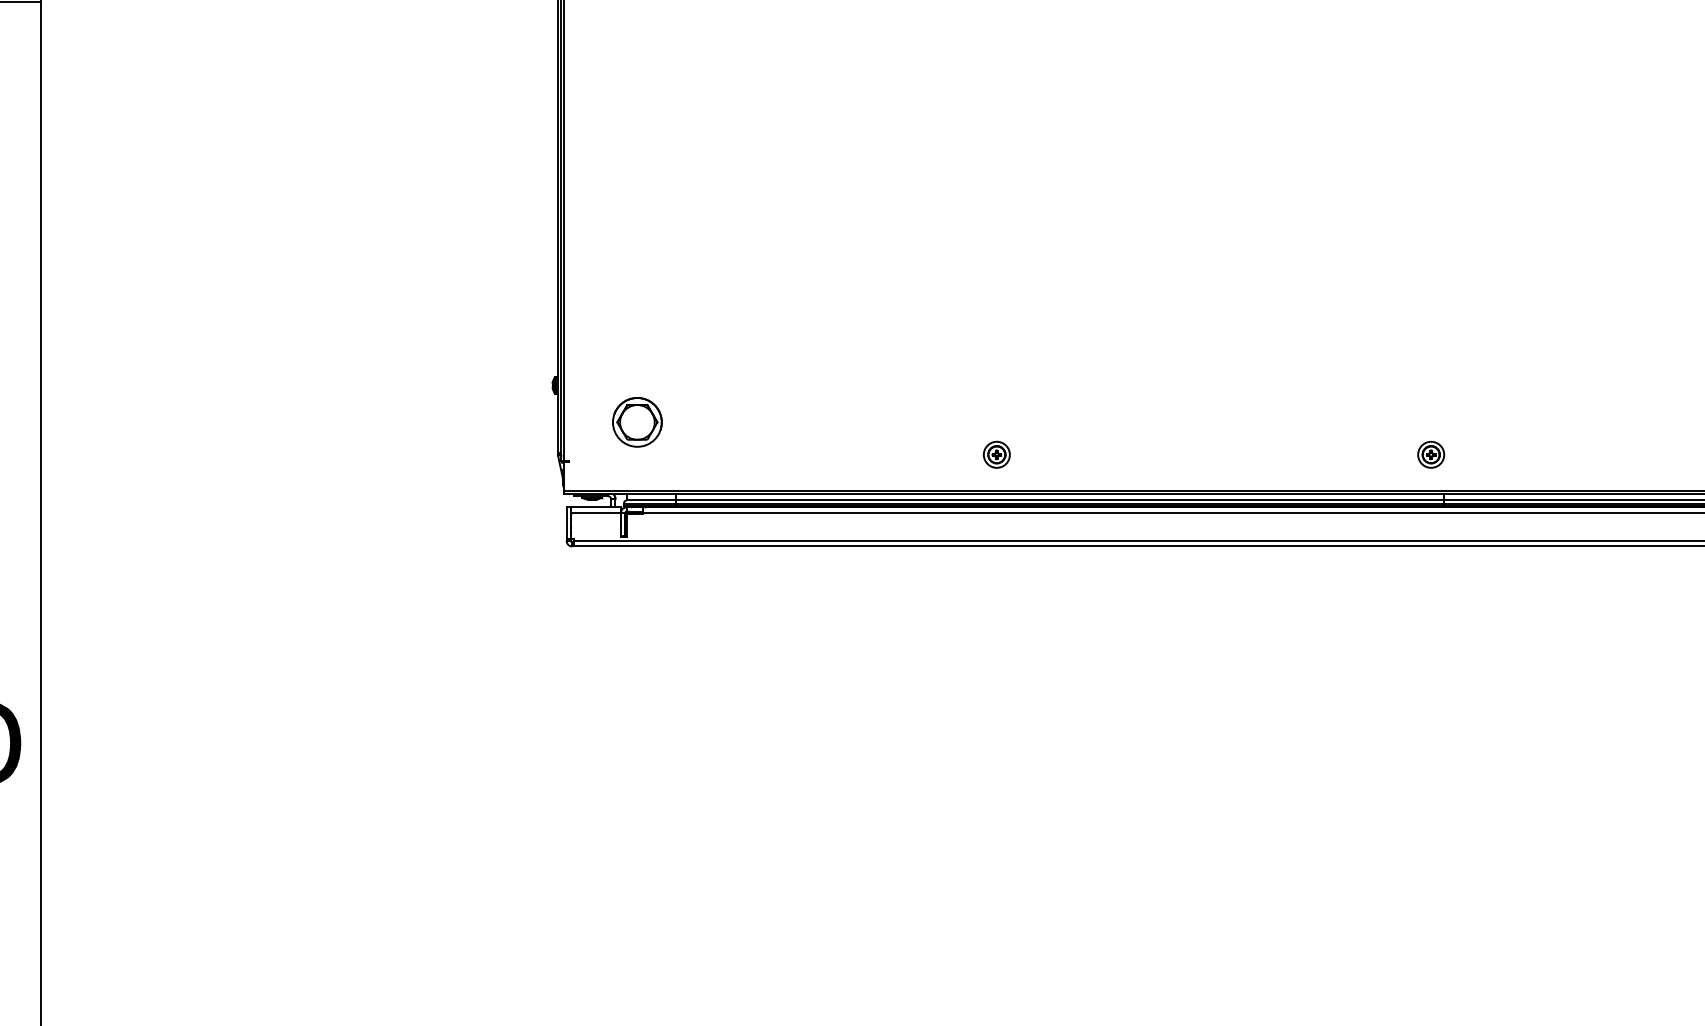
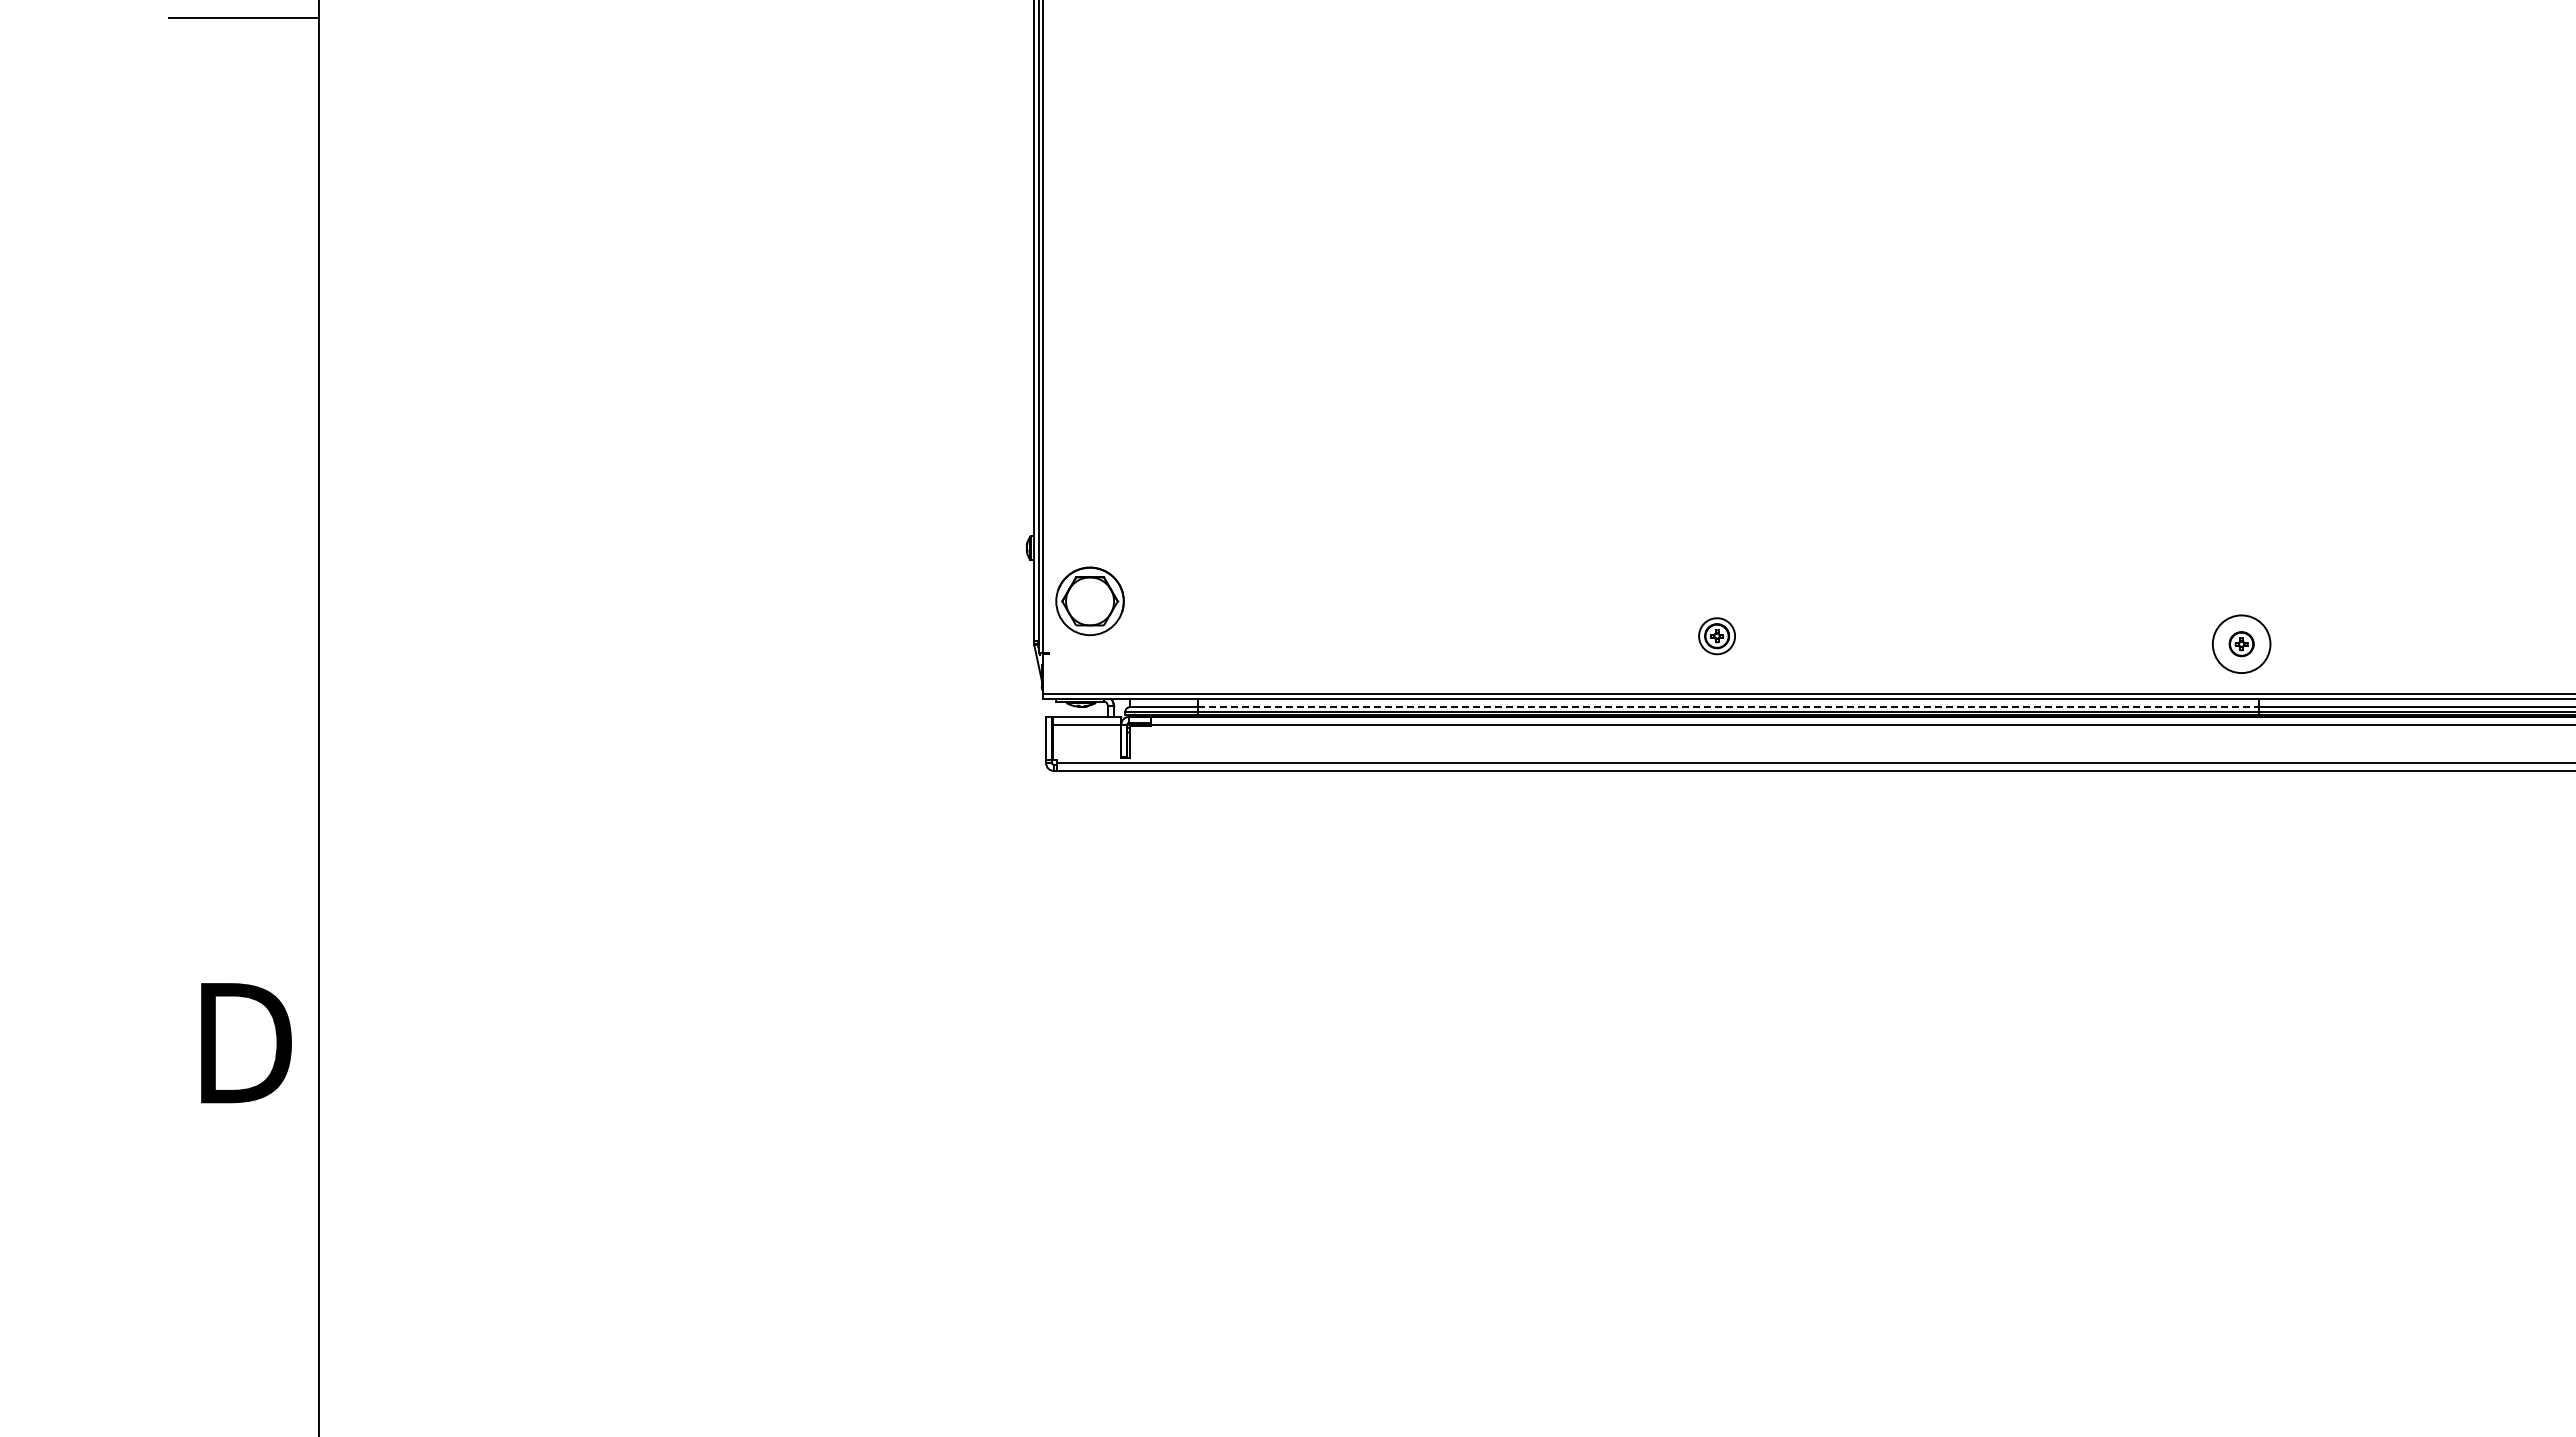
part: (637, 422) -> (1089, 601), moved
part: (996, 455) -> (1716, 636), moved
circle: (1431, 455) -> (2241, 644), size x1.6
line: (1060, 500) -> (1728, 707), solid -> dashed

